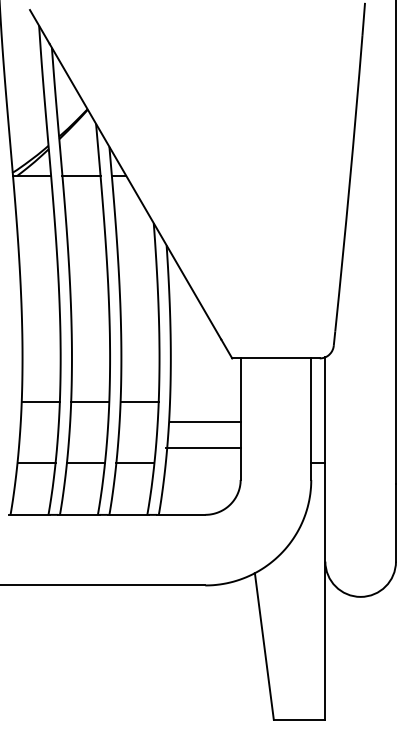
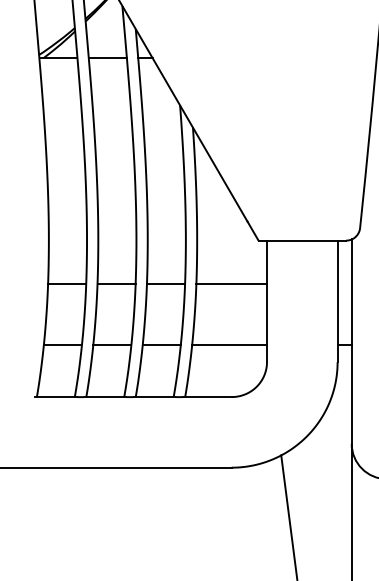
line: (205, 421) -> (231, 283), moved
line: (202, 447) -> (228, 344), moved

